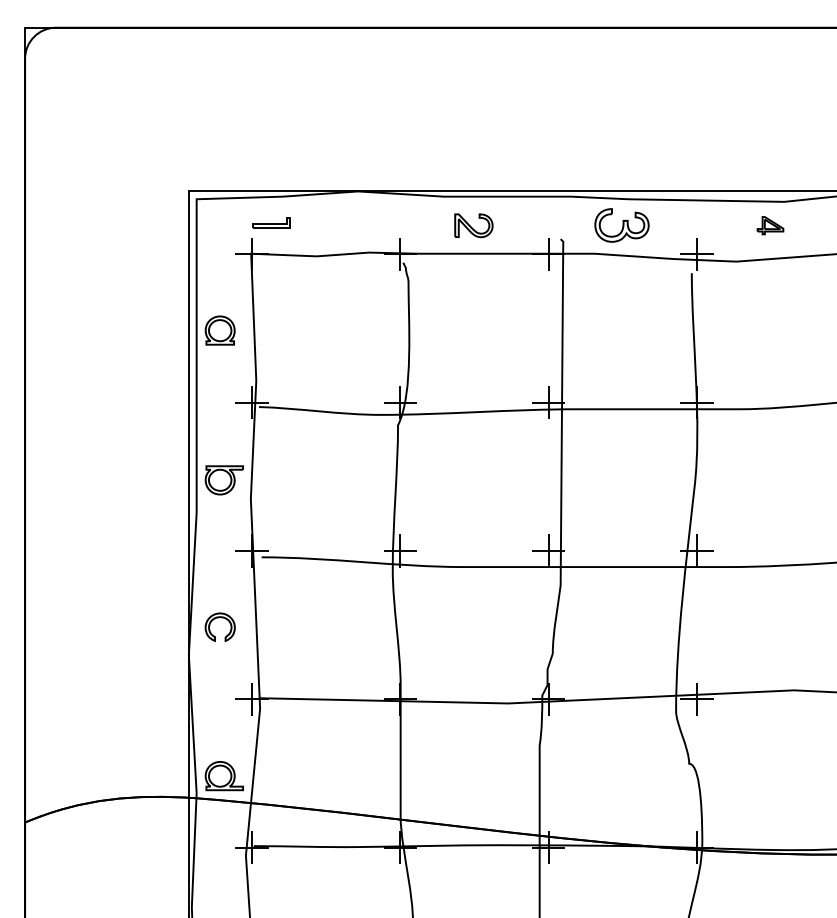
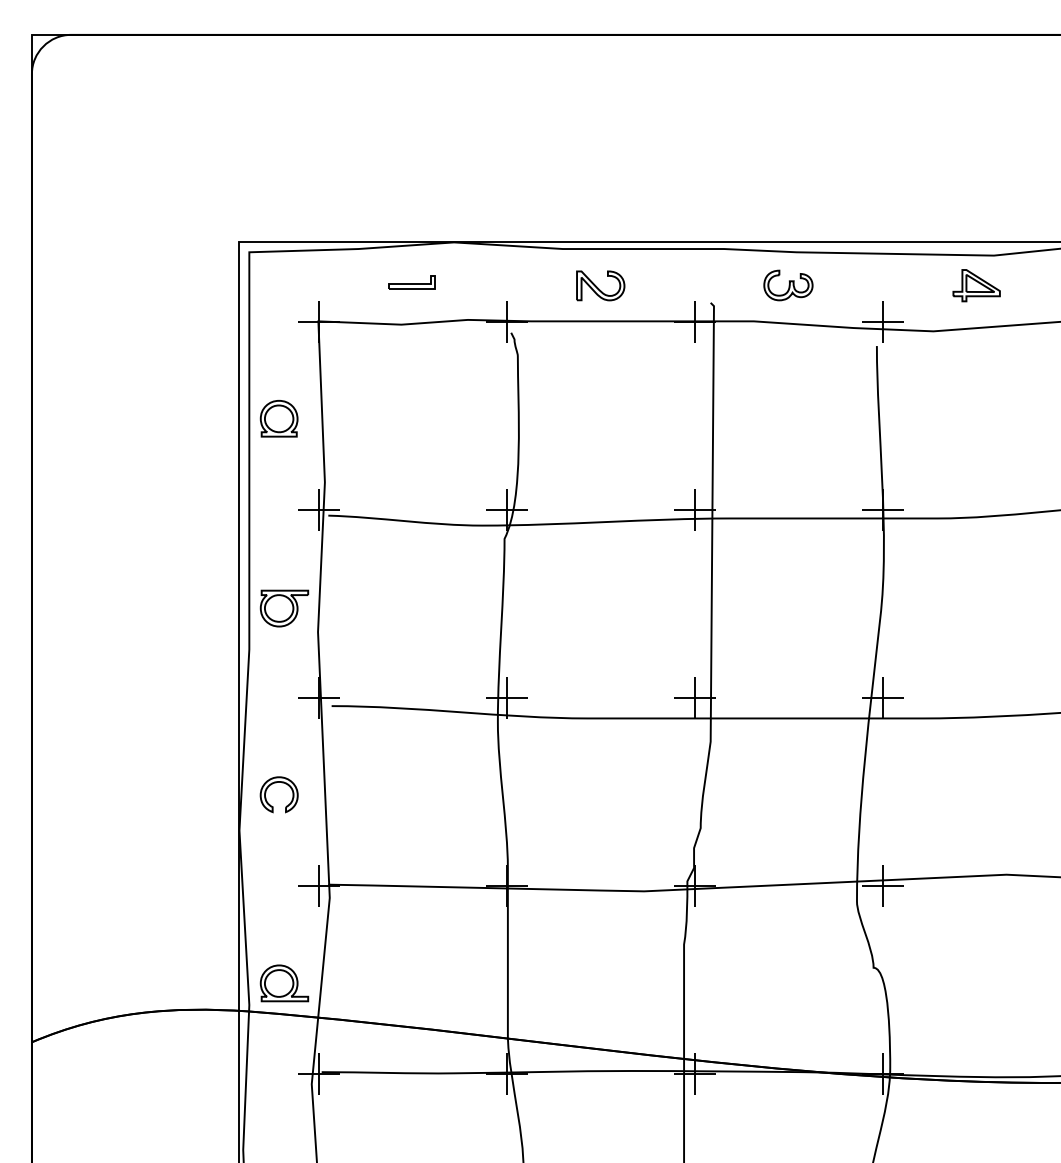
part: (270, 223) -> (411, 282), moved
part: (622, 225) -> (788, 285), size x0.71
part: (770, 225) -> (976, 285), size x1.43

